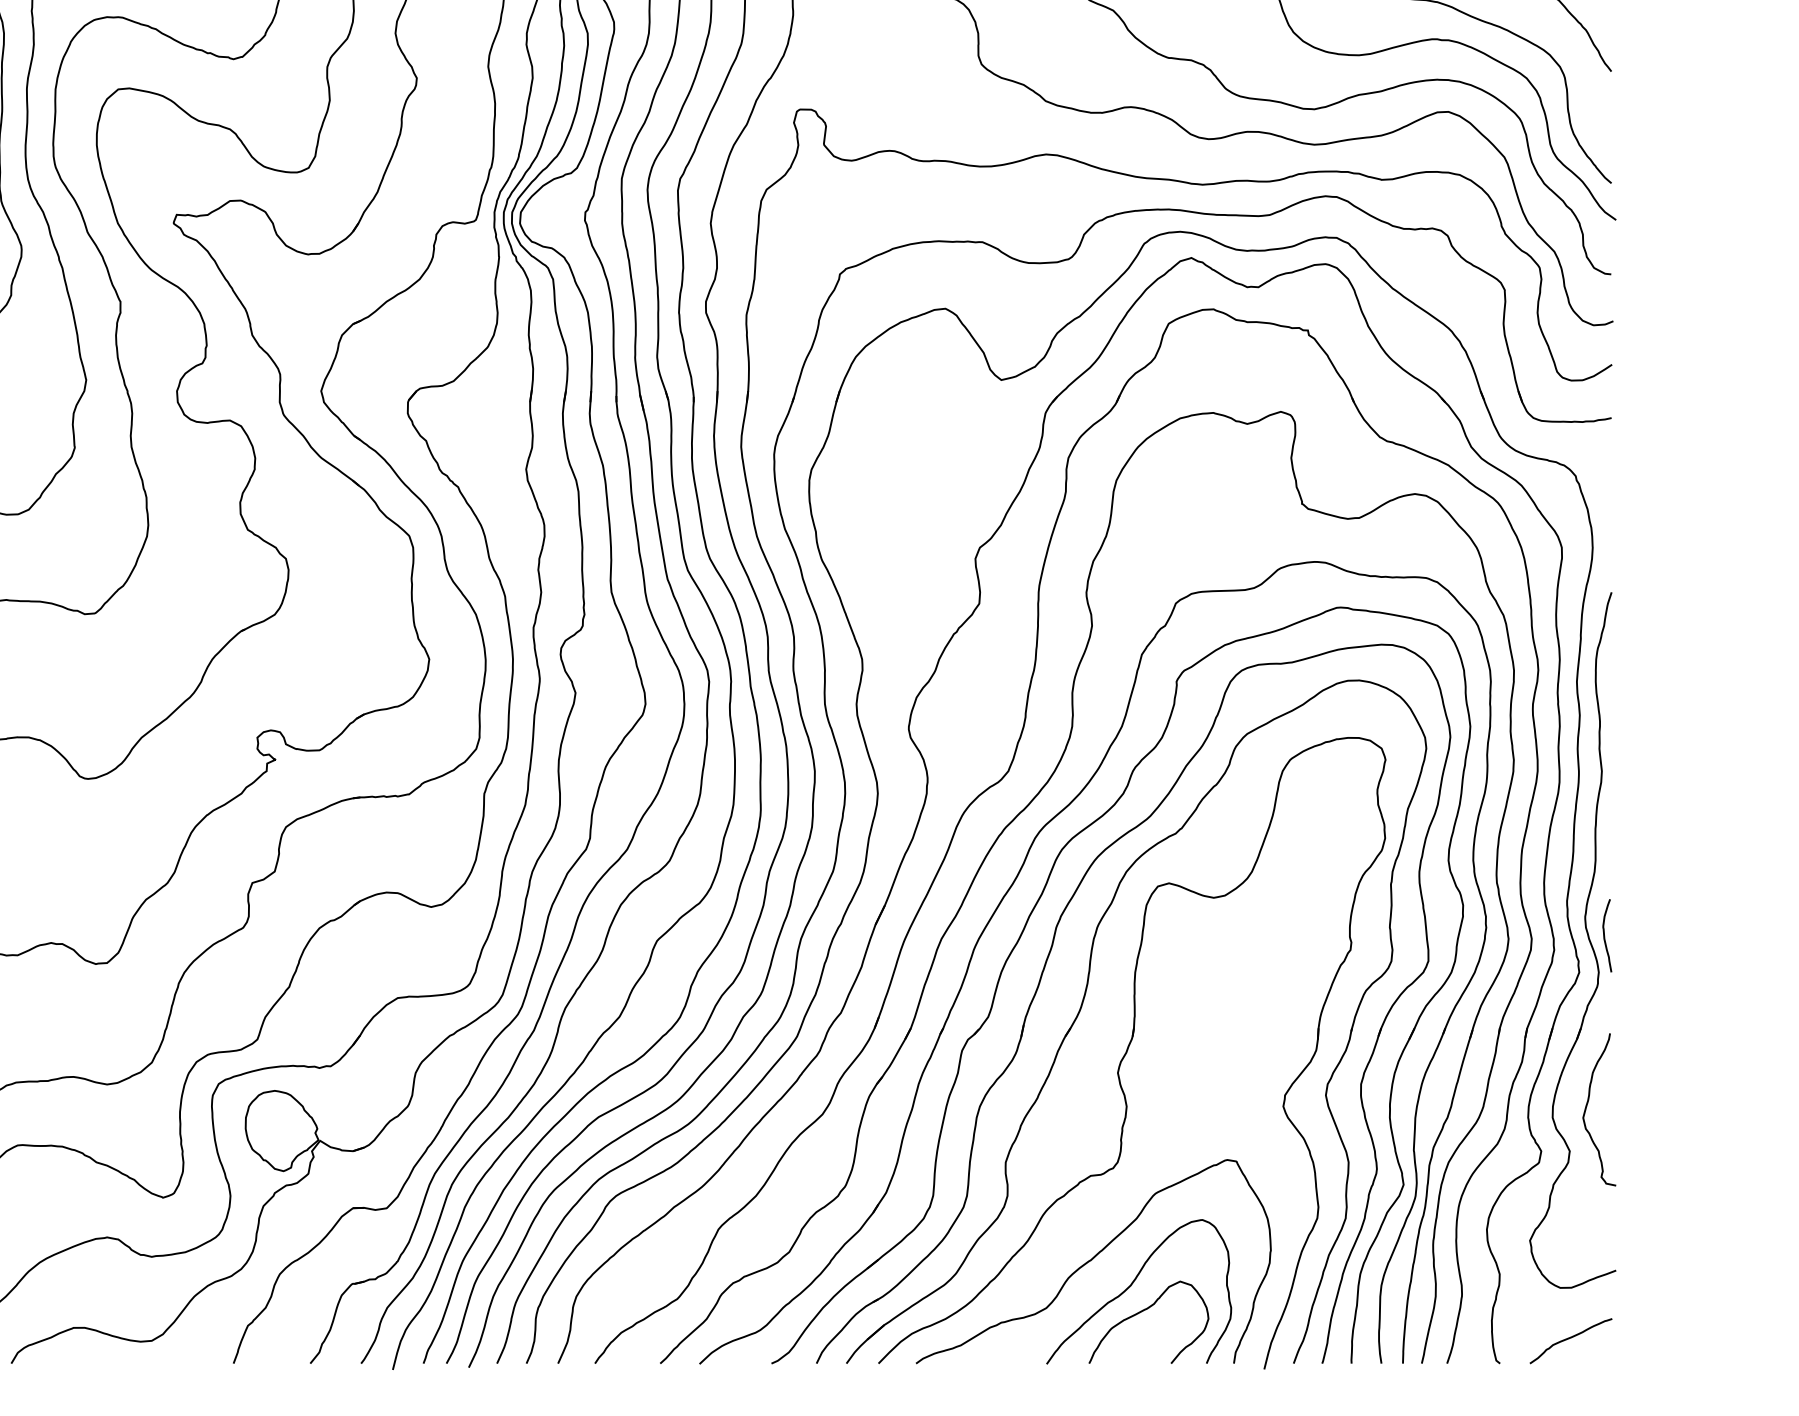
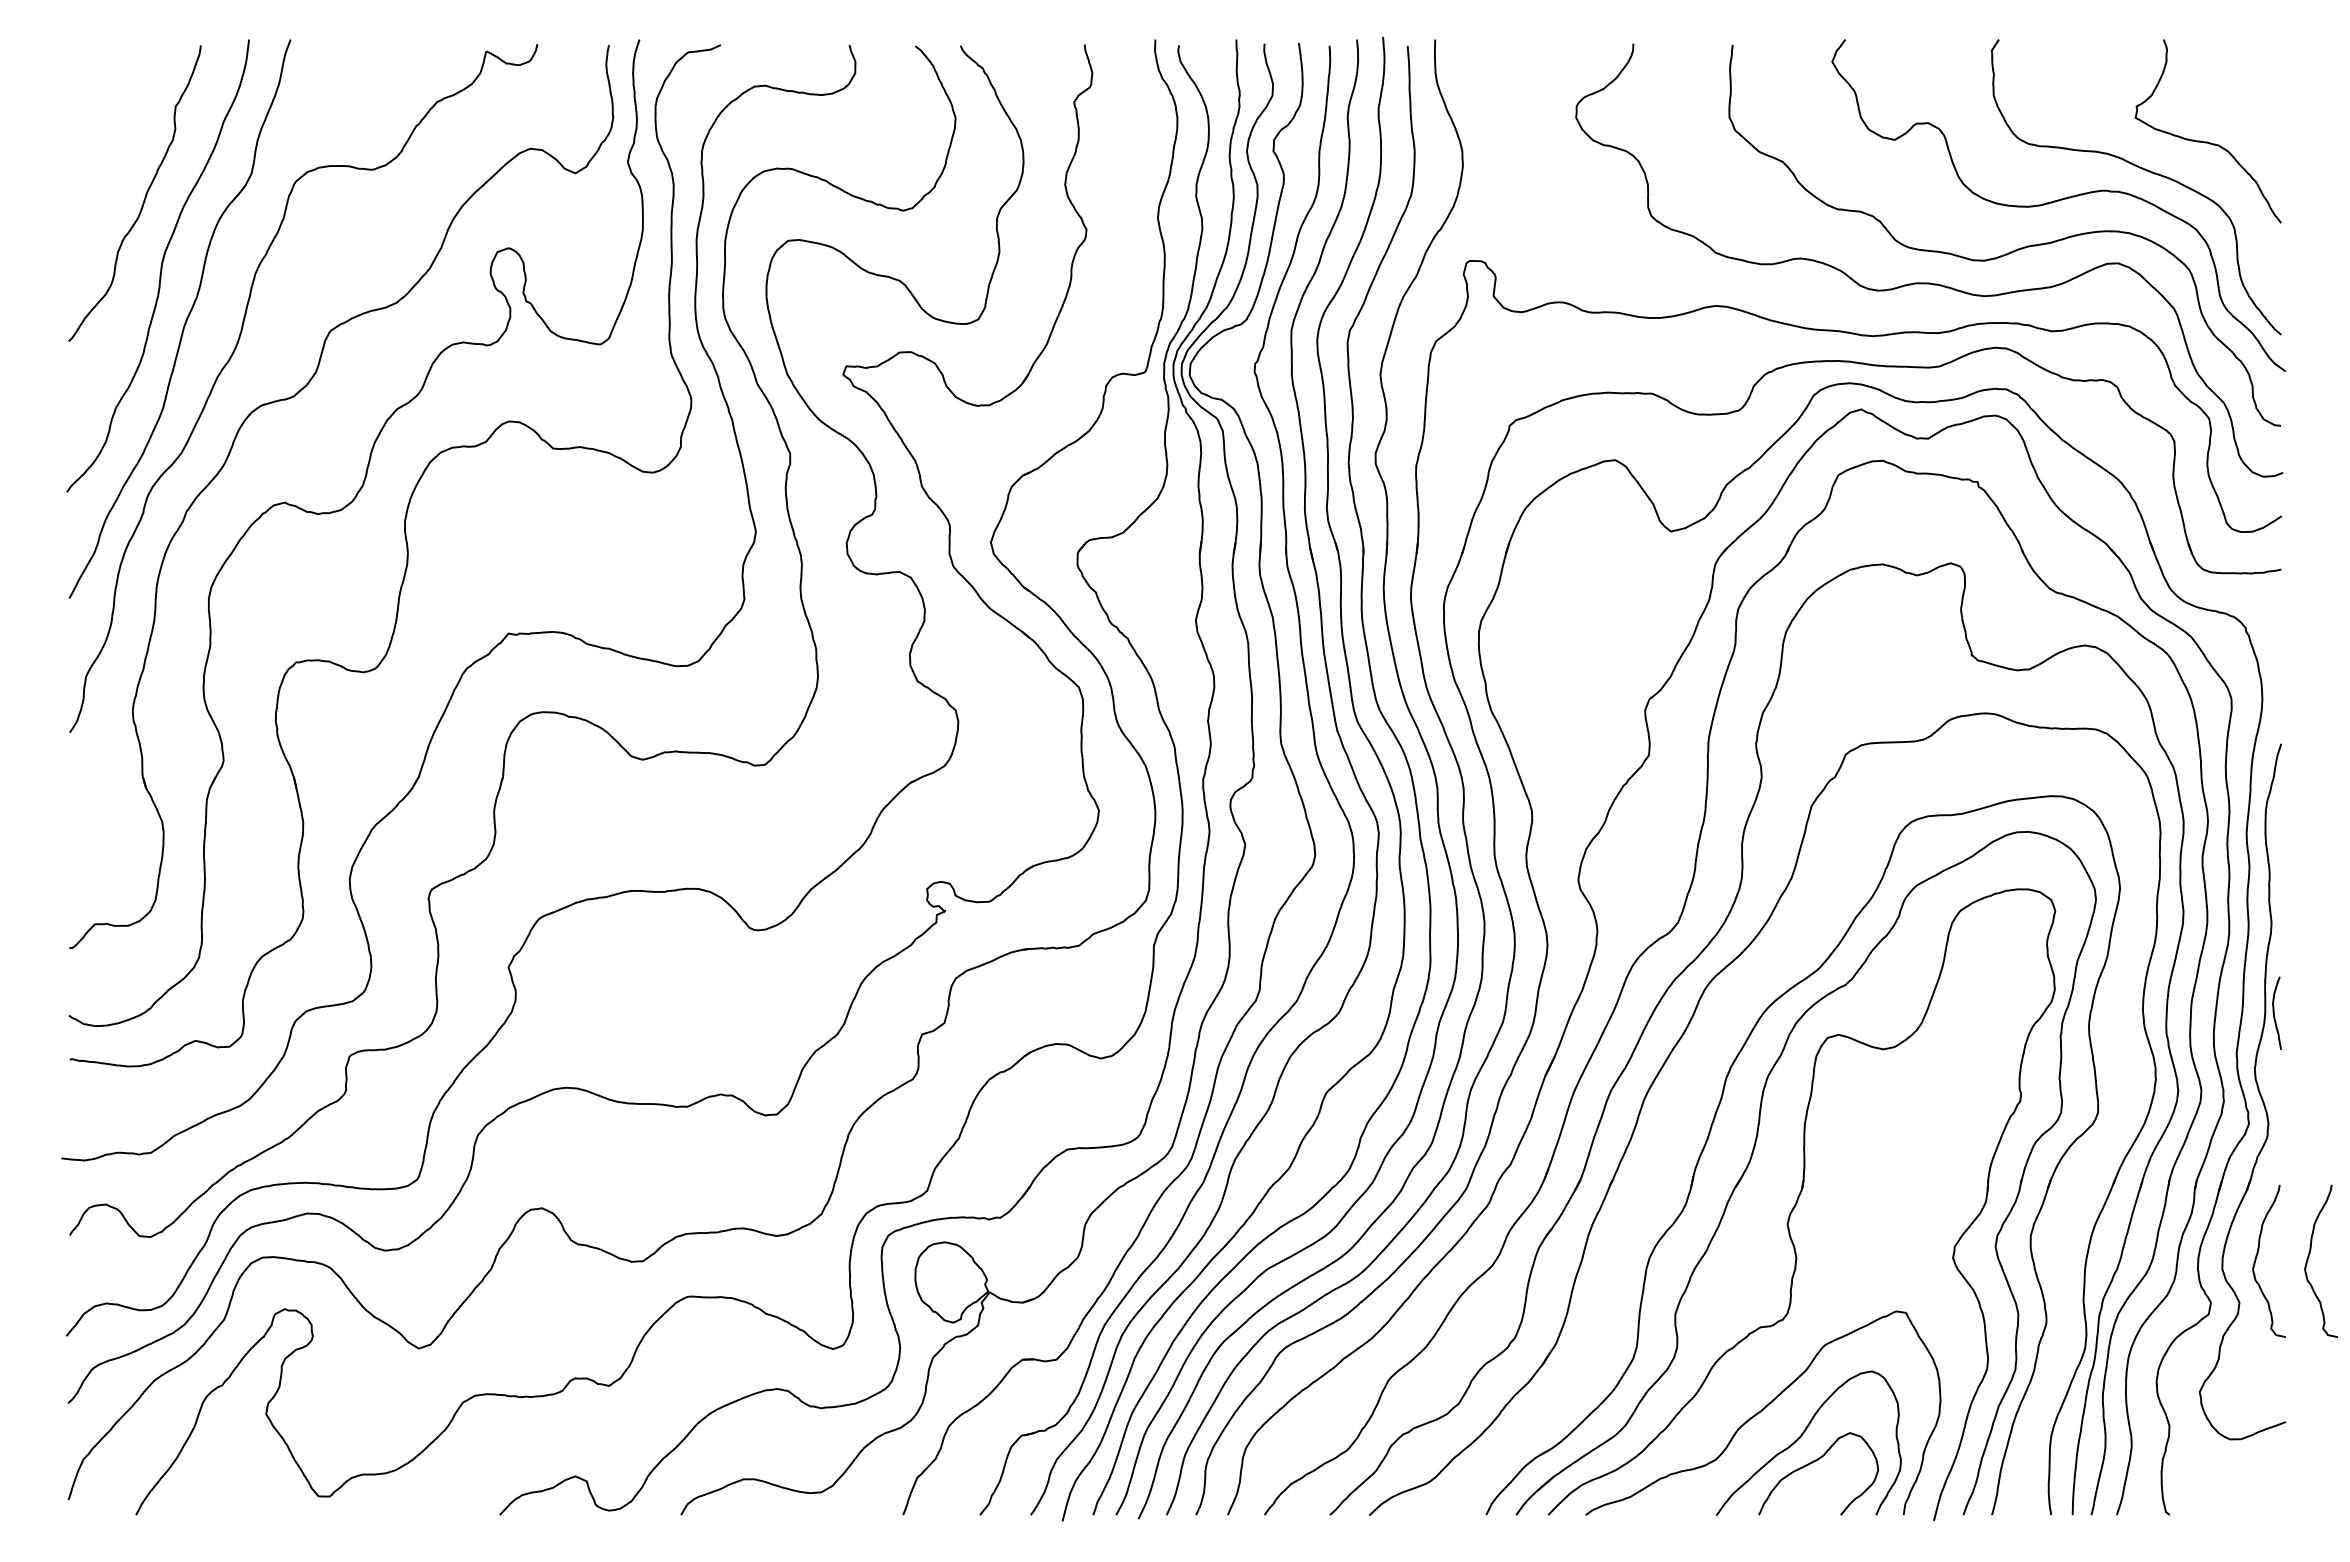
curve: (1604, 935) -> (2274, 1012), moved
part: (1021, 936) -> (1691, 1087), removed
curve: (1639, 1106) -> (2309, 1257), added
curve: (1569, 1339) -> (2239, 1490), removed

